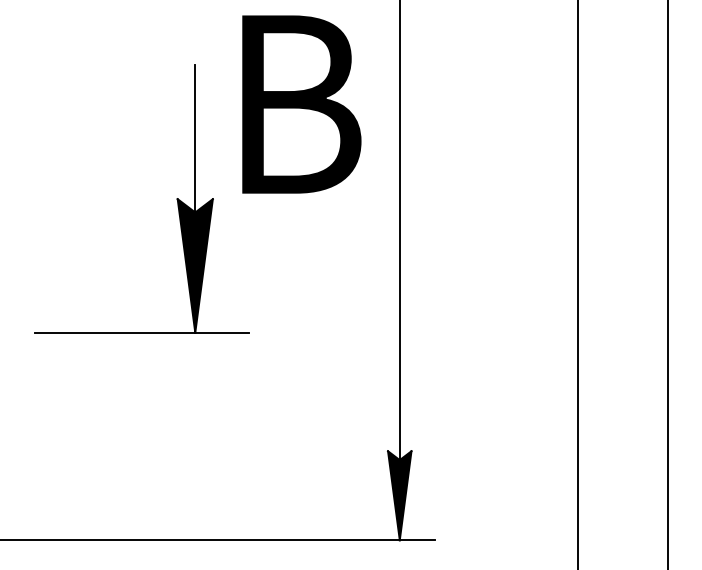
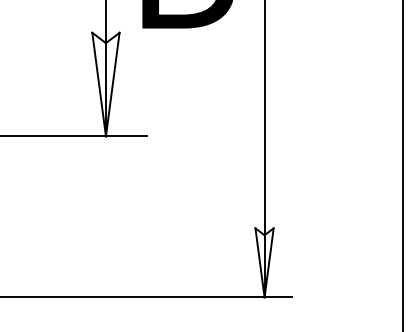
fill: (194, 265) -> (105, 84), removed
fill: (399, 495) -> (264, 262), removed

